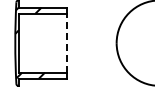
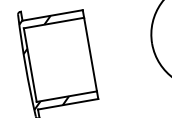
line: (67, 42) -> (90, 53), dashed -> solid

